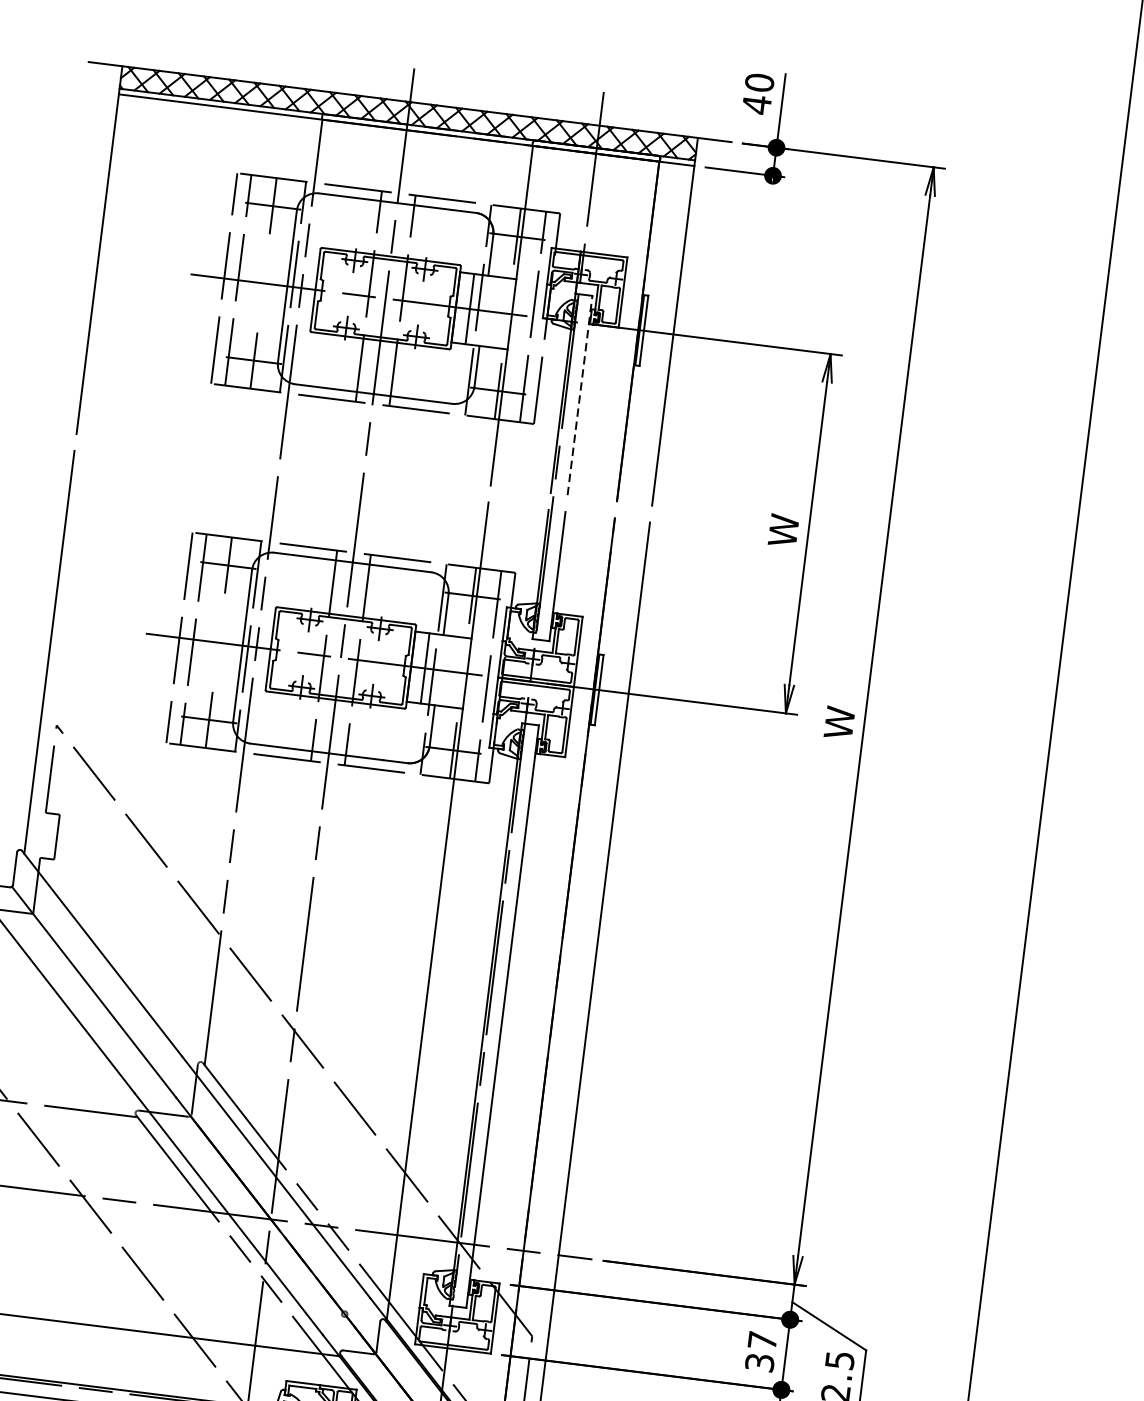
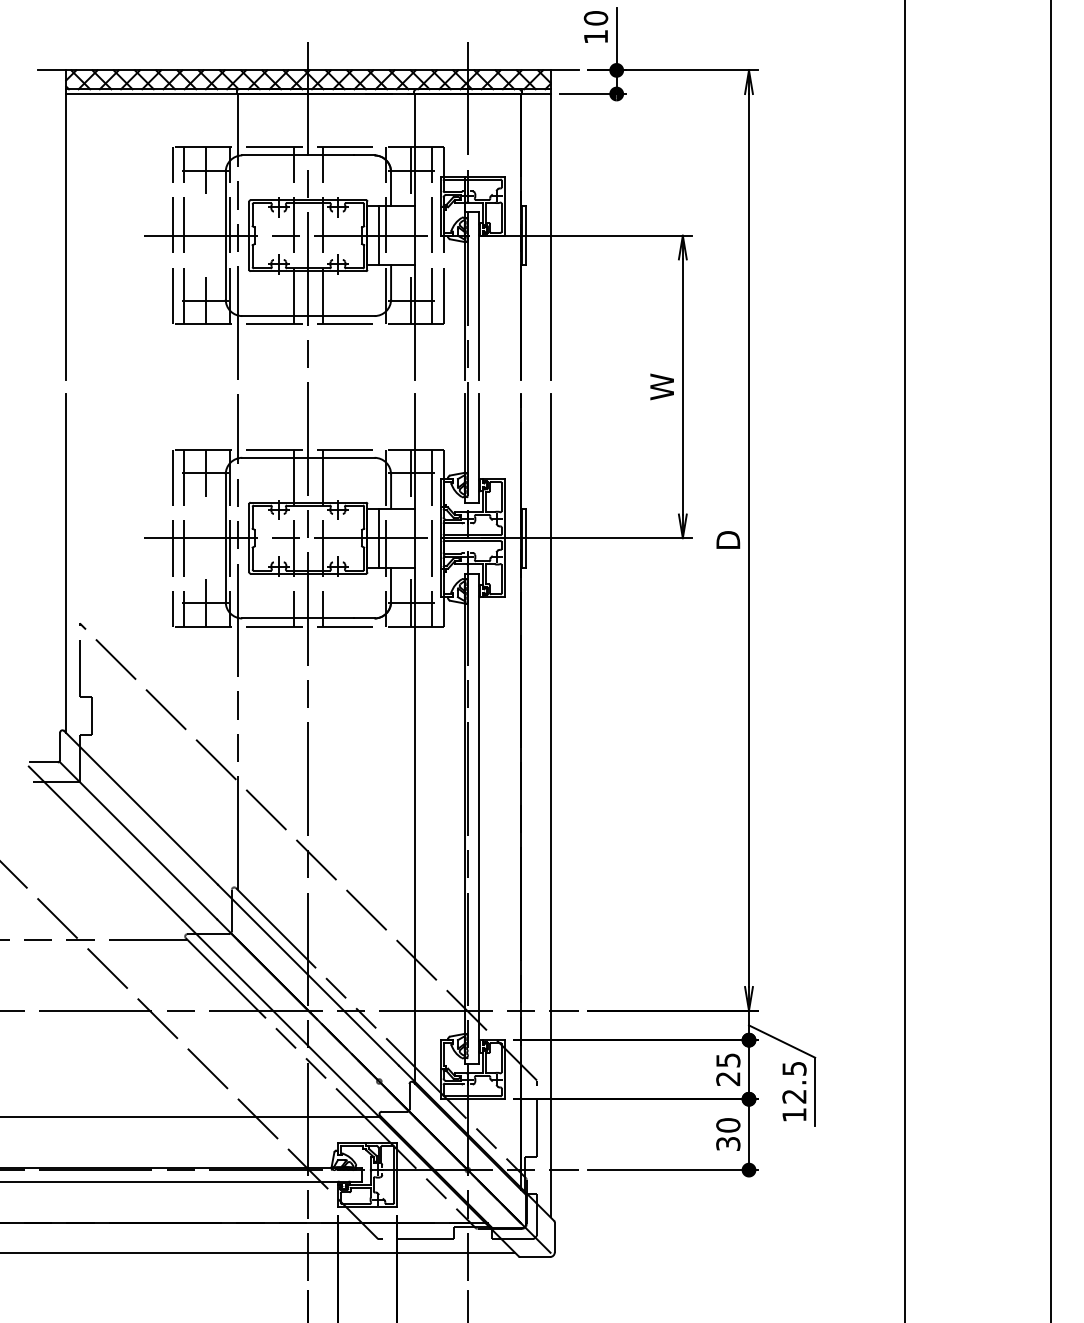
text: (756, 104) -> (595, 36), 40 -> 10
line: (579, 396) -> (479, 296), dashed -> solid
text: (839, 722) -> (728, 540), W -> D
text: (761, 1351) -> (728, 1069), 37 -> 25

